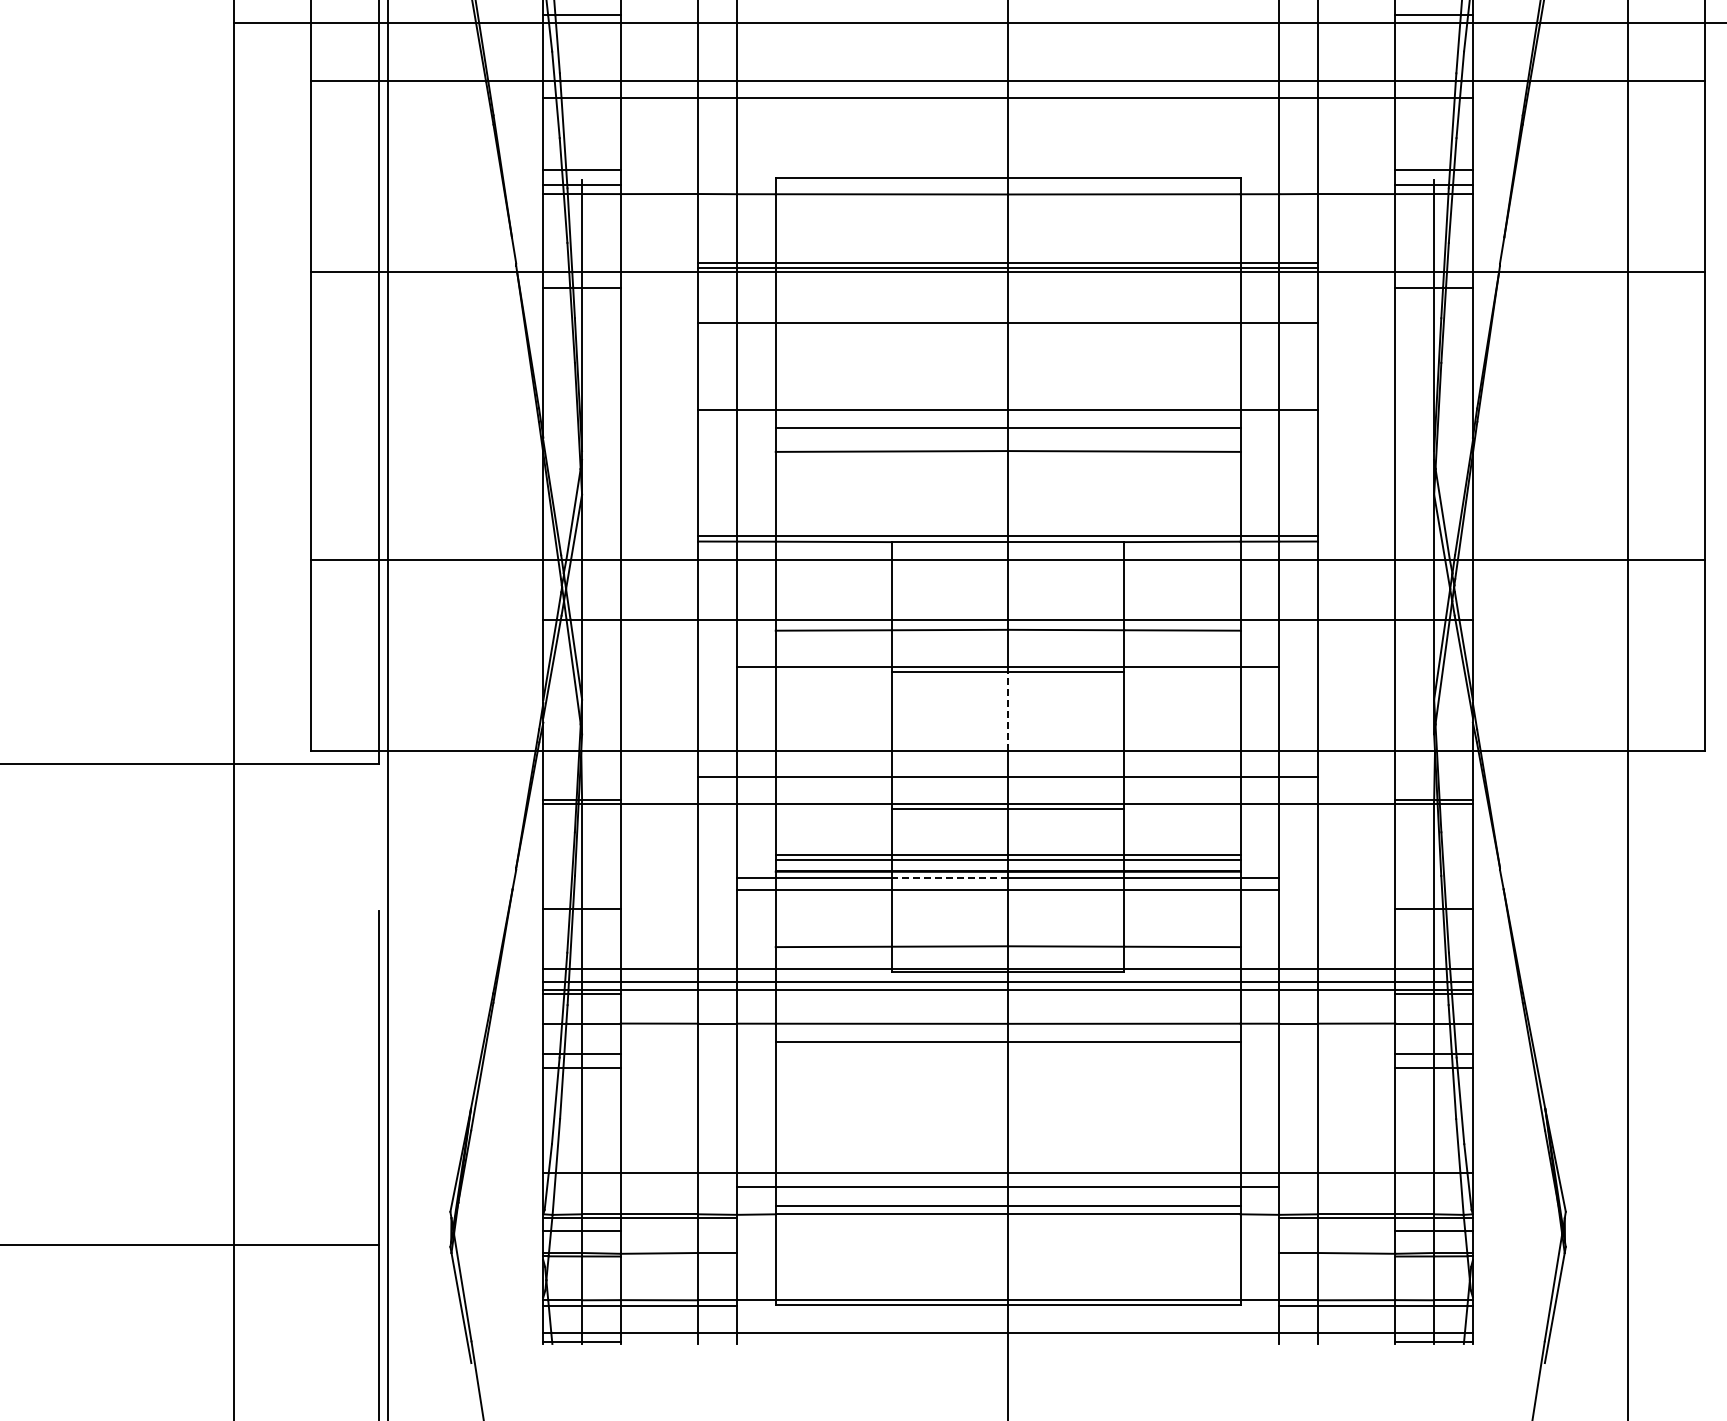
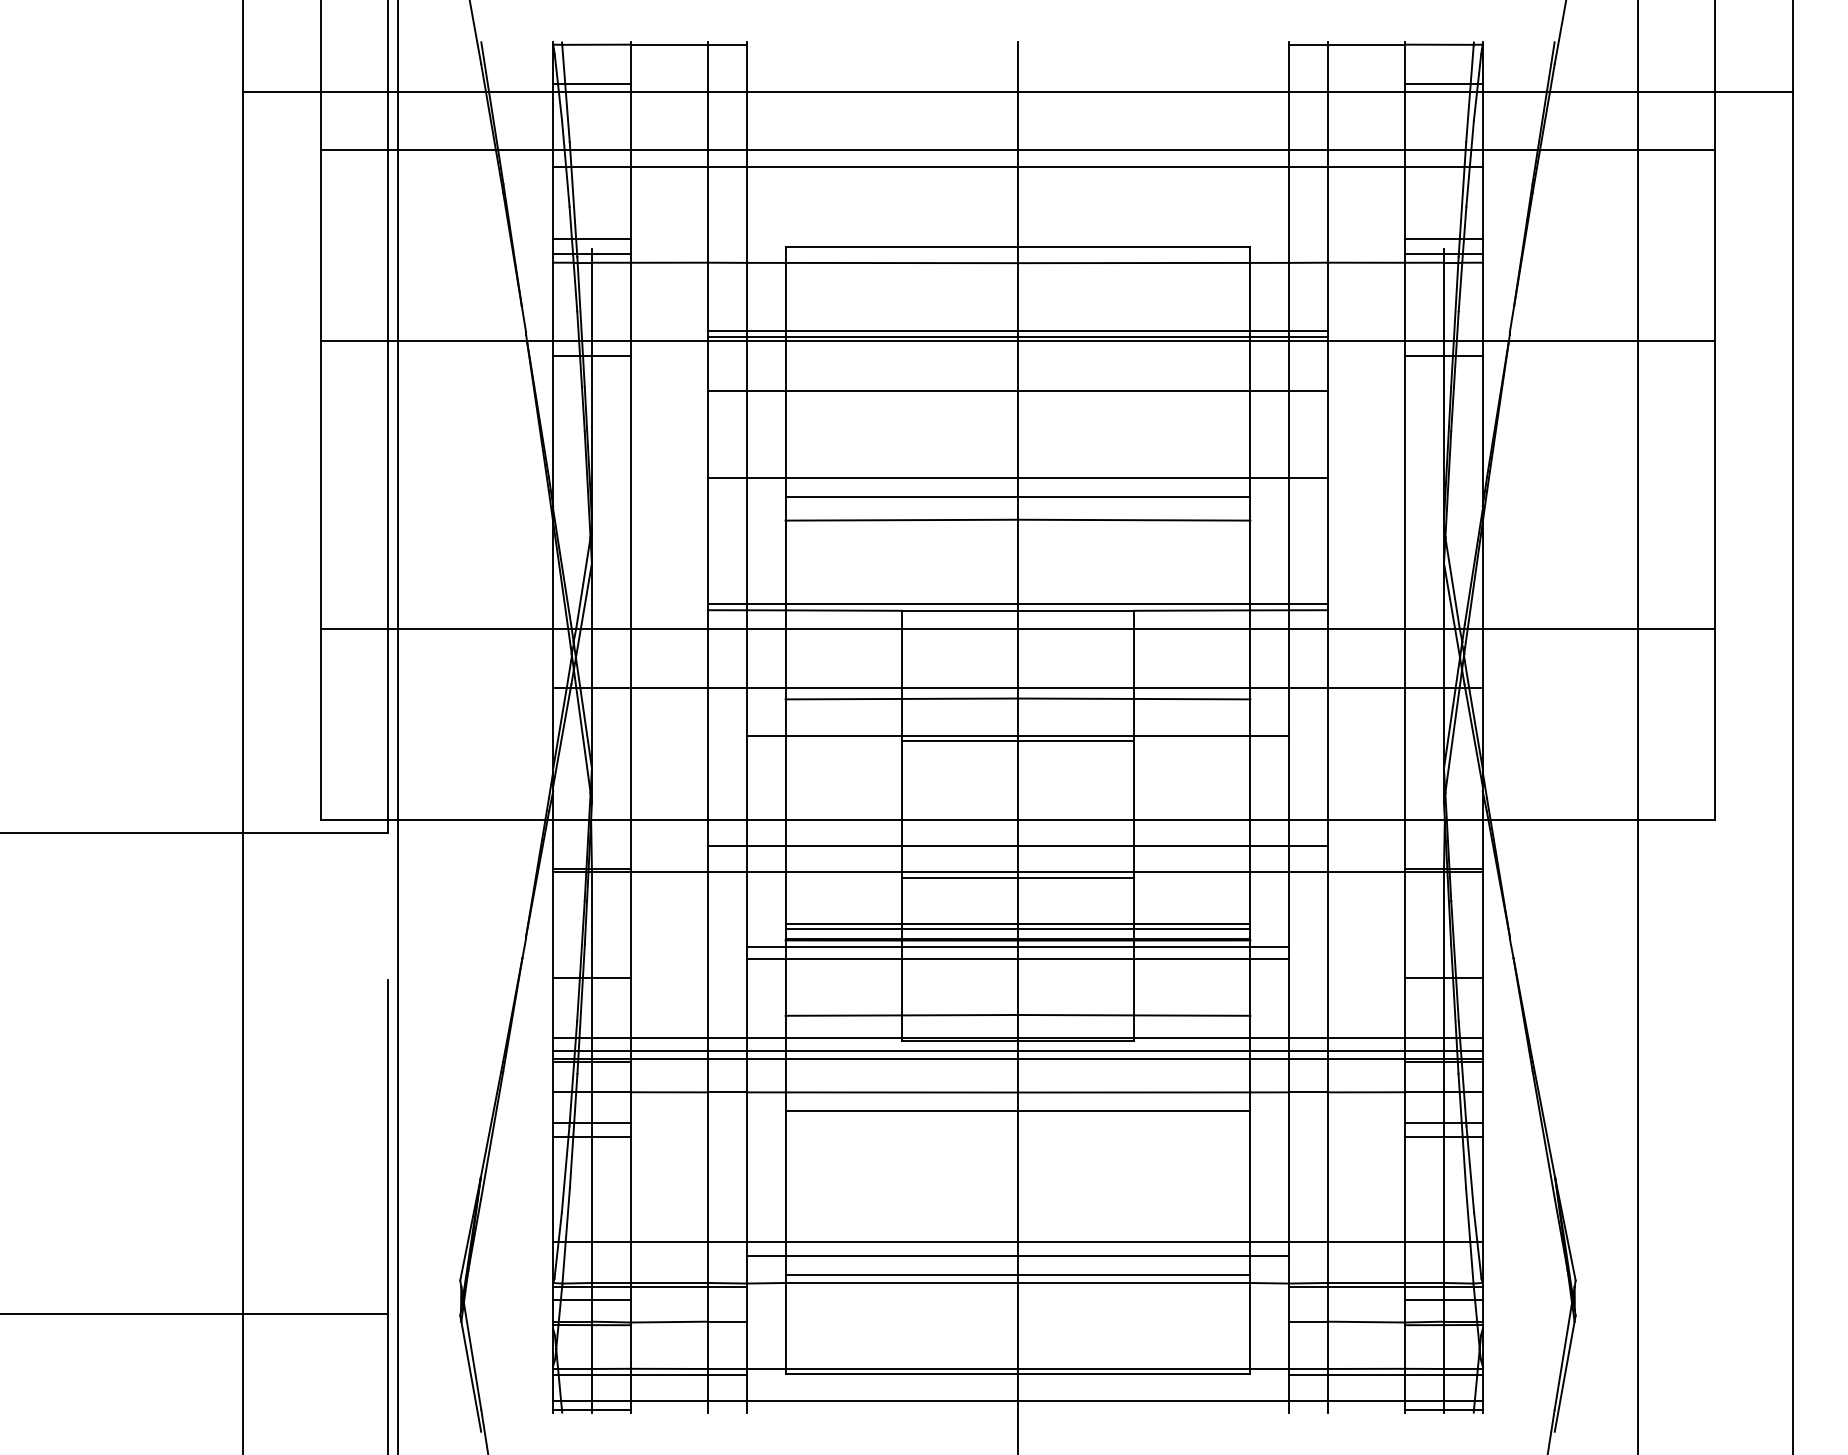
line: (1007, 710) -> (1017, 779), dashed -> solid
line: (949, 877) -> (959, 946), dashed -> solid

